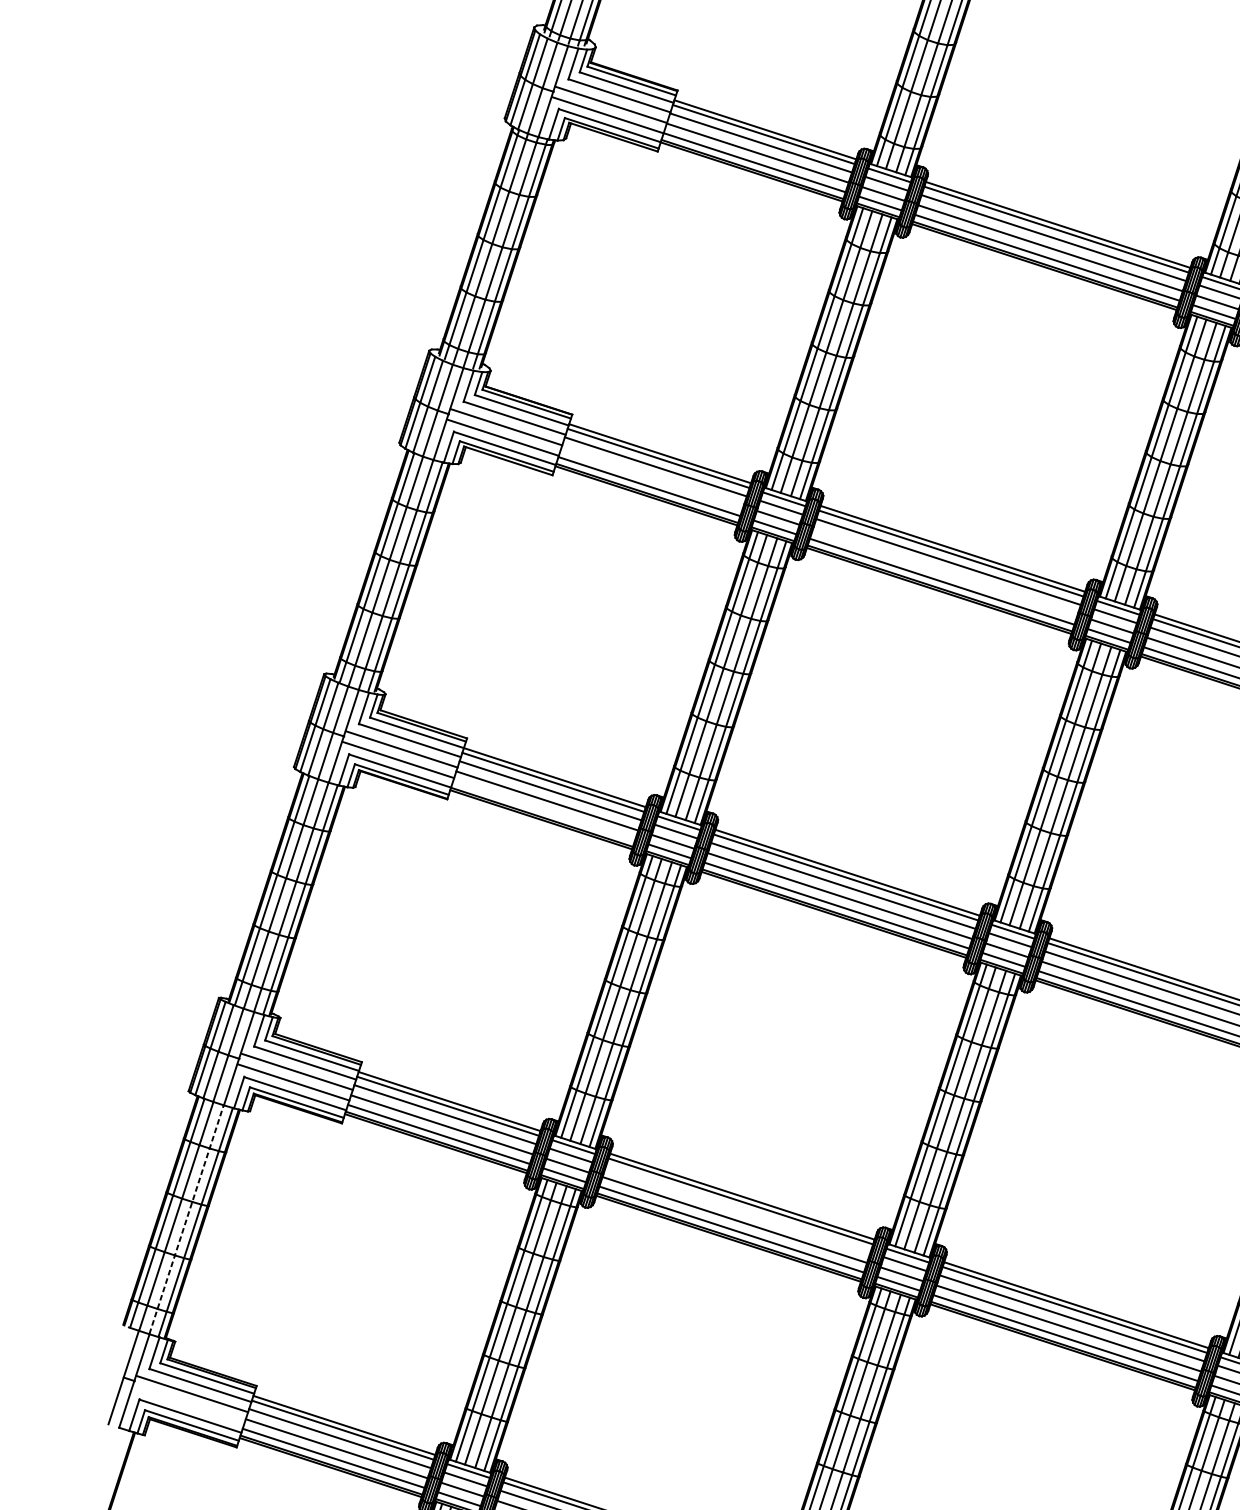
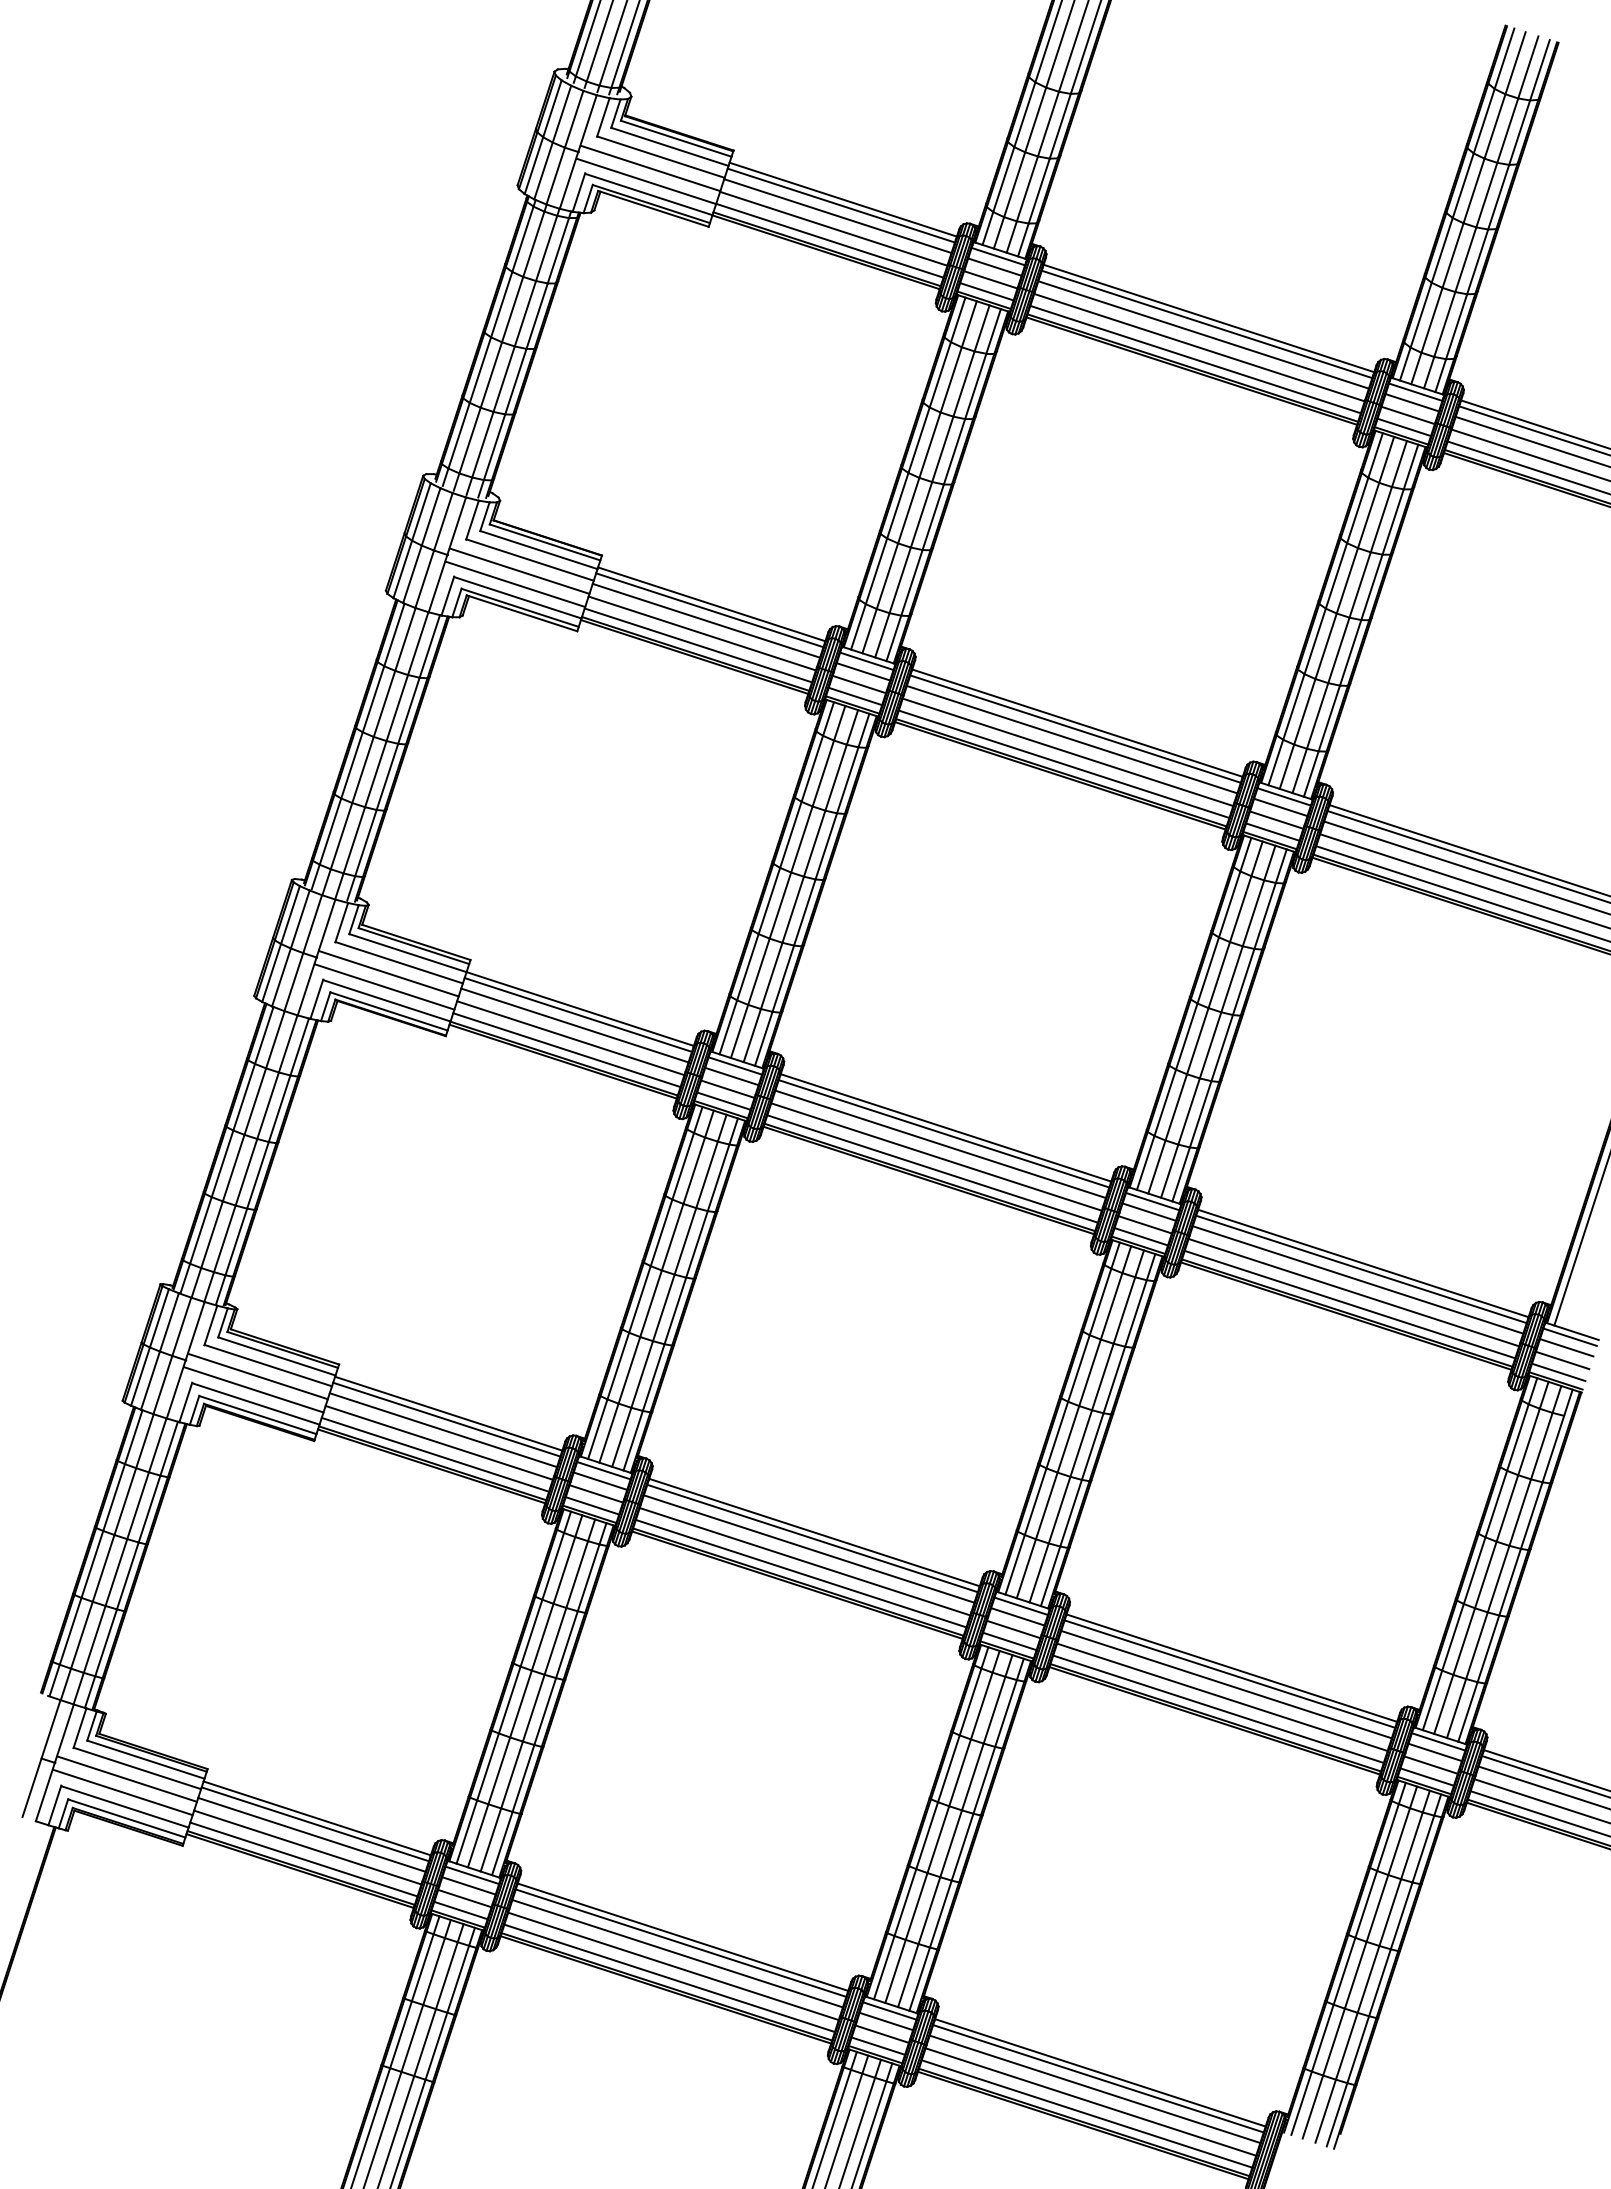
line: (651, 477) -> (701, 633), added
line: (944, 572) -> (1067, 752), added
line: (543, 810) -> (566, 1050), added
line: (737, 1209) -> (808, 1548), added
line: (186, 1219) -> (120, 1560), dashed -> solid
line: (188, 1404) -> (122, 1792), added

